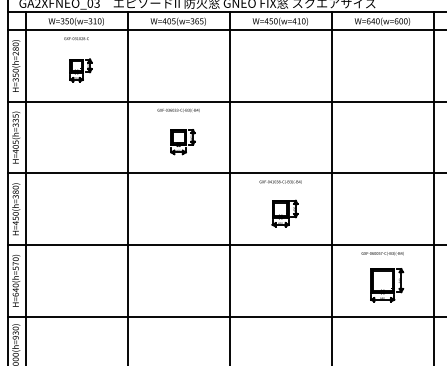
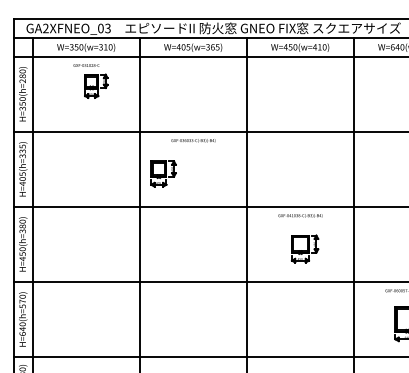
part: (80, 70) -> (95, 86), moved
part: (182, 142) -> (162, 174), moved

